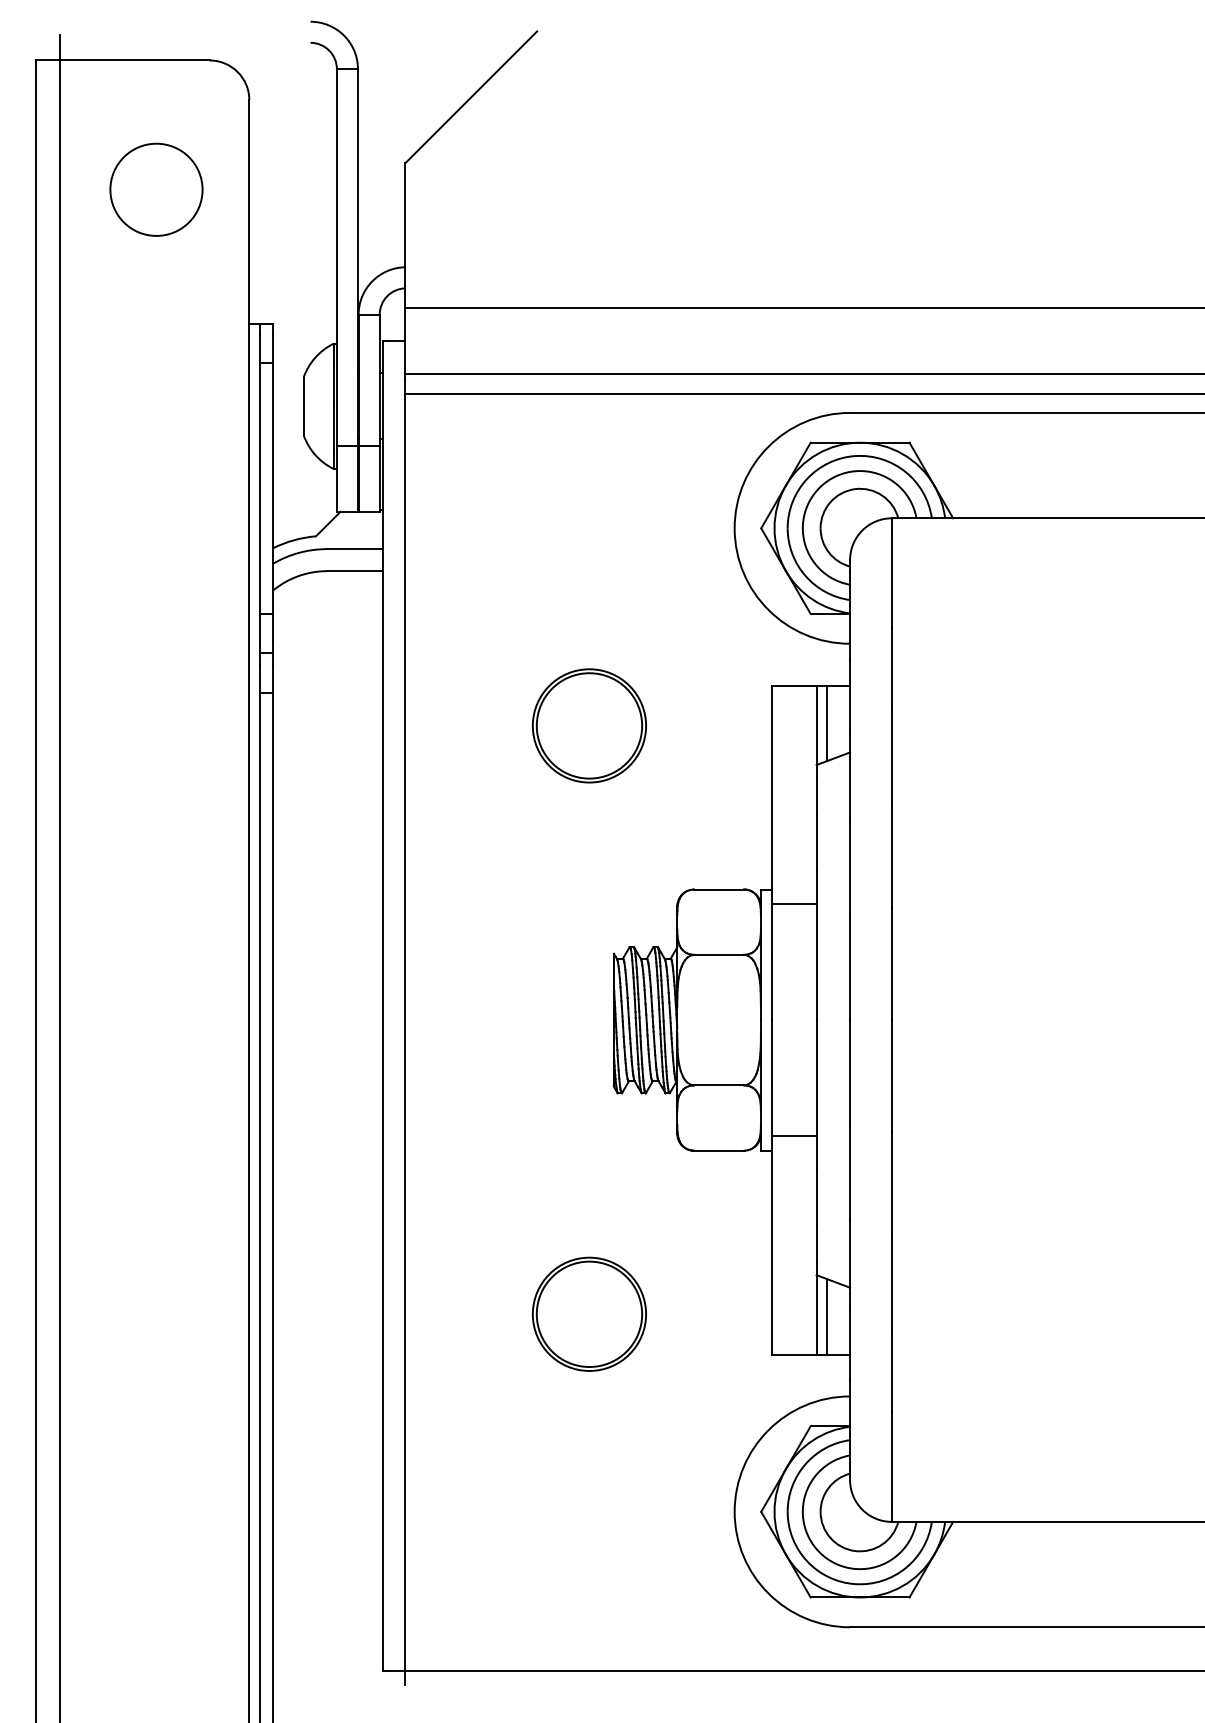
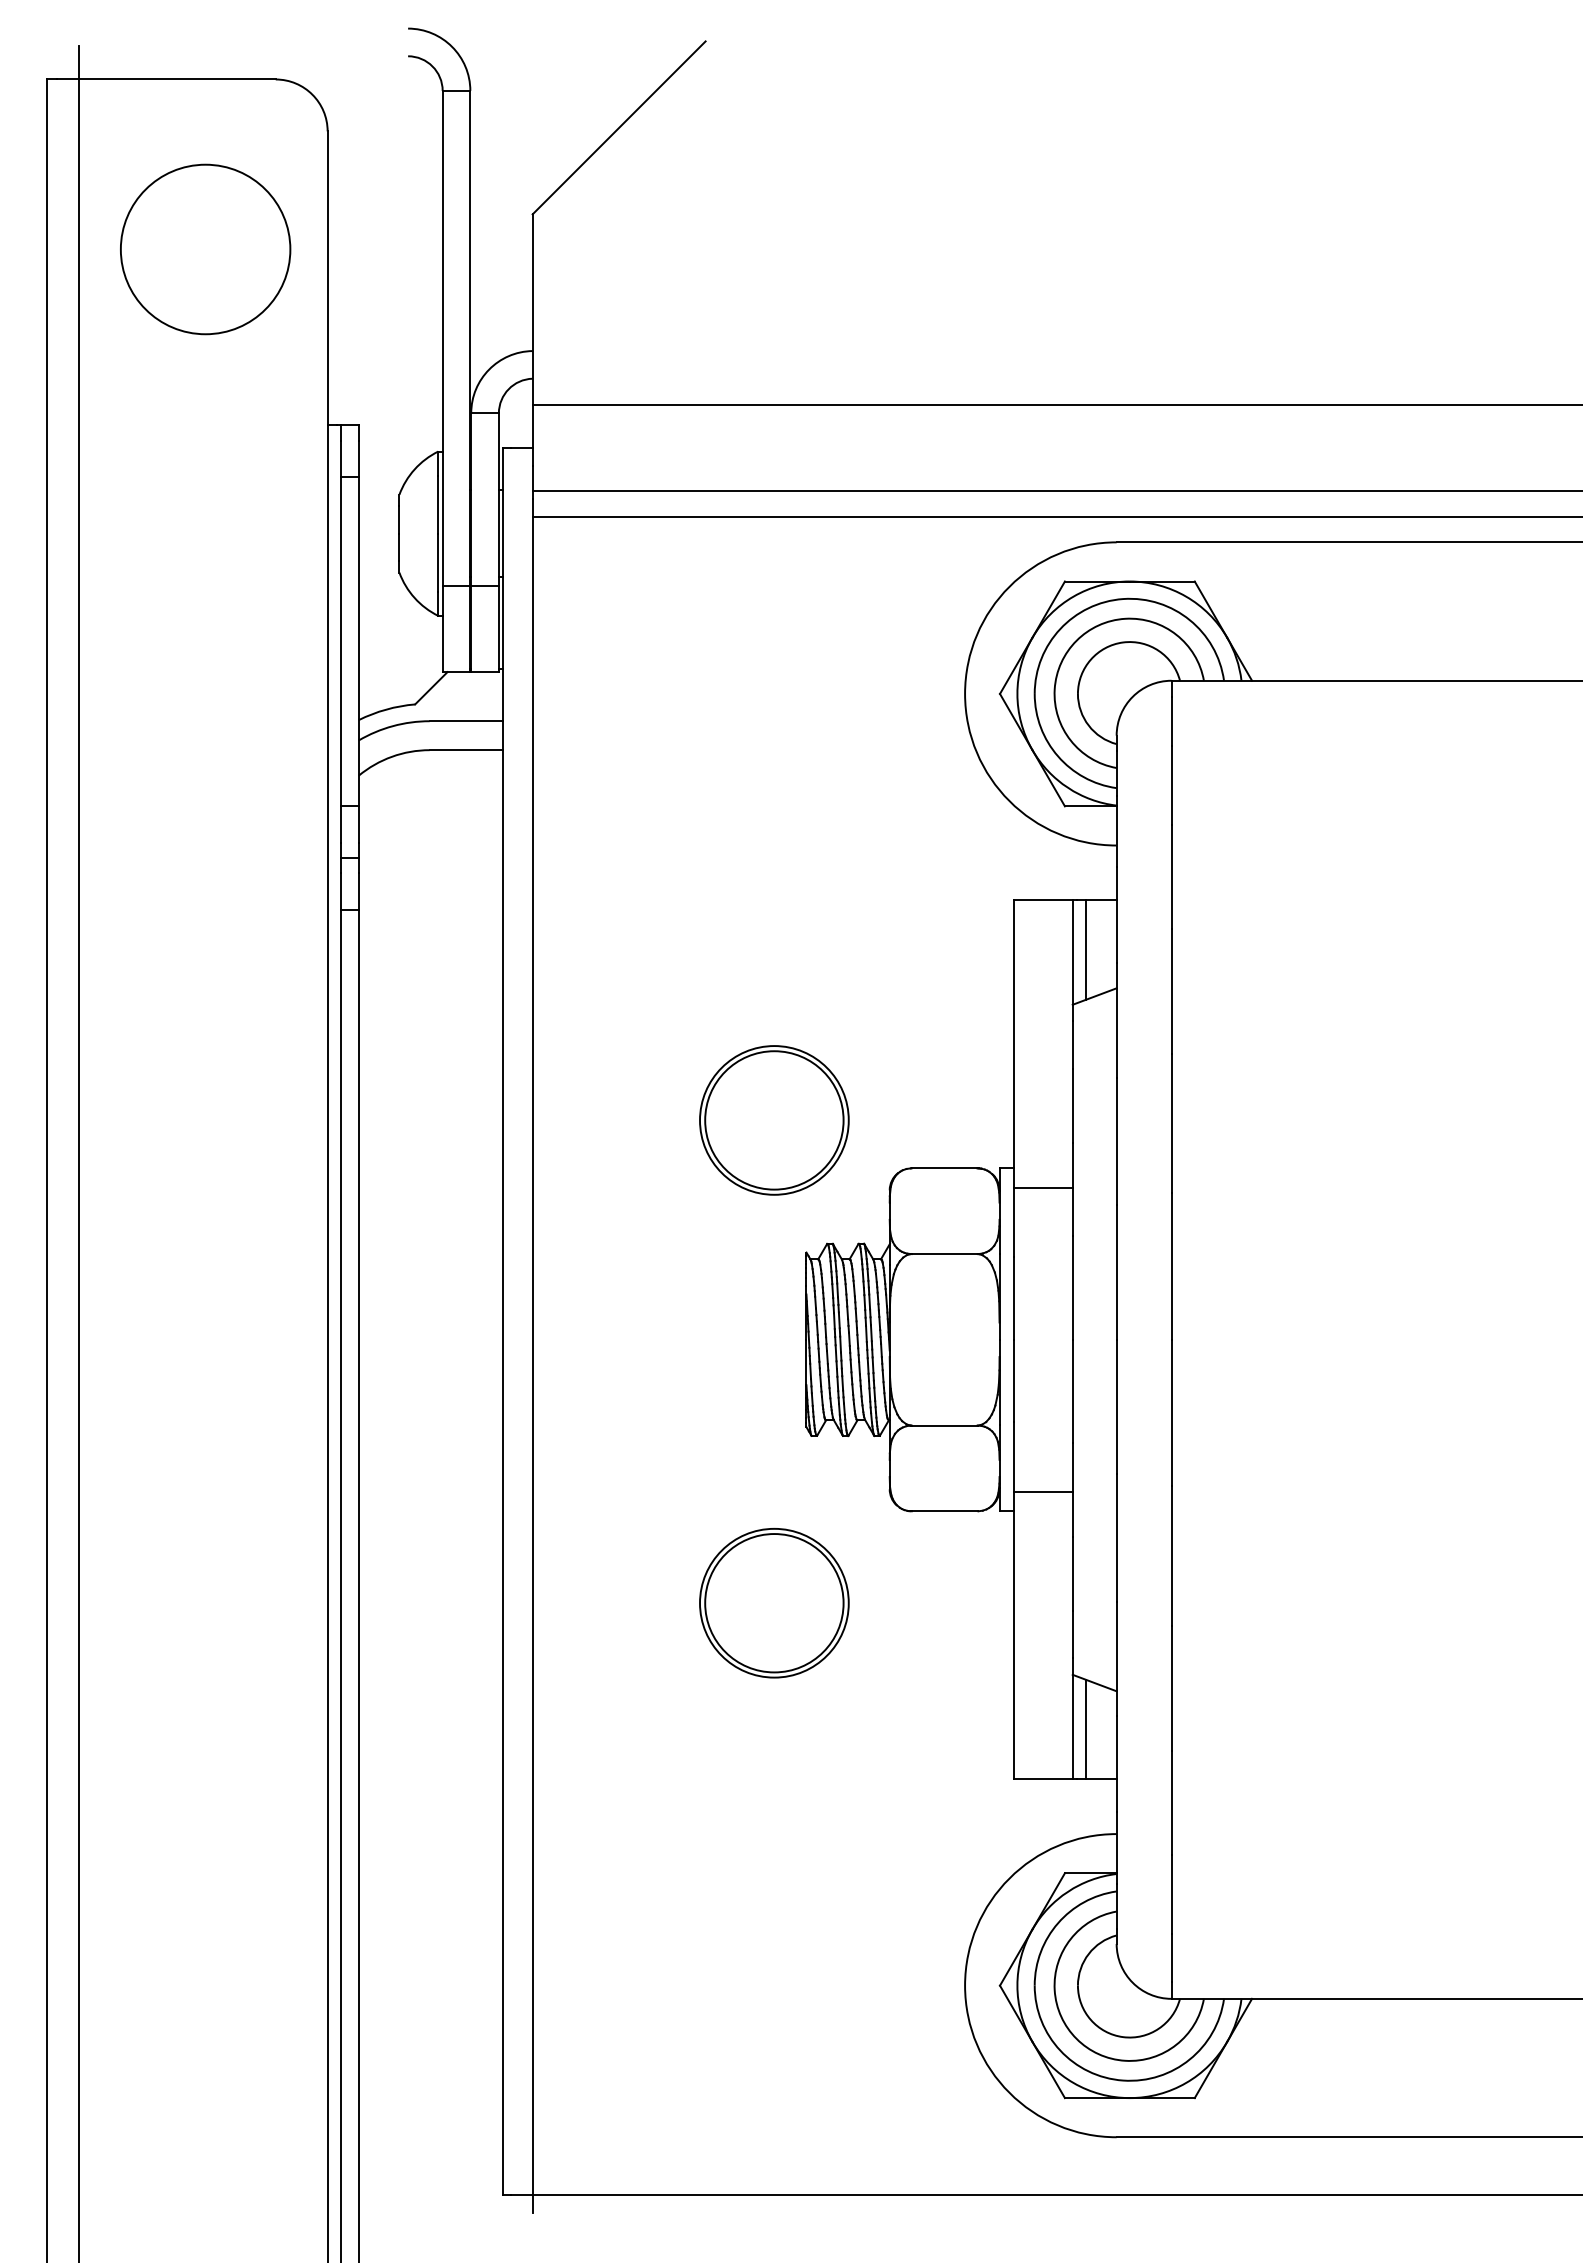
circle: (156, 189) -> (205, 248), size x1.4
part: (589, 725) -> (774, 1120), moved
part: (589, 1314) -> (774, 1603), moved

